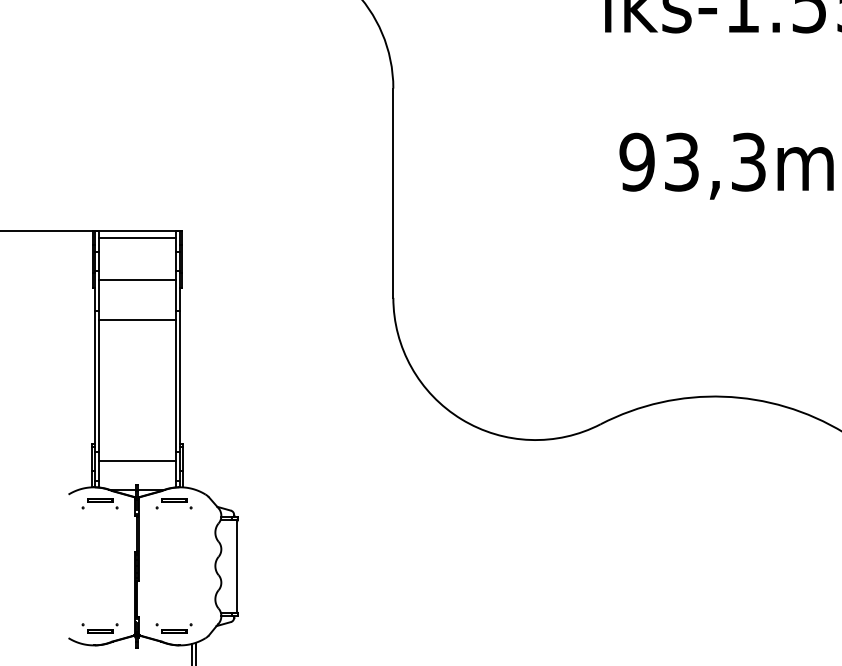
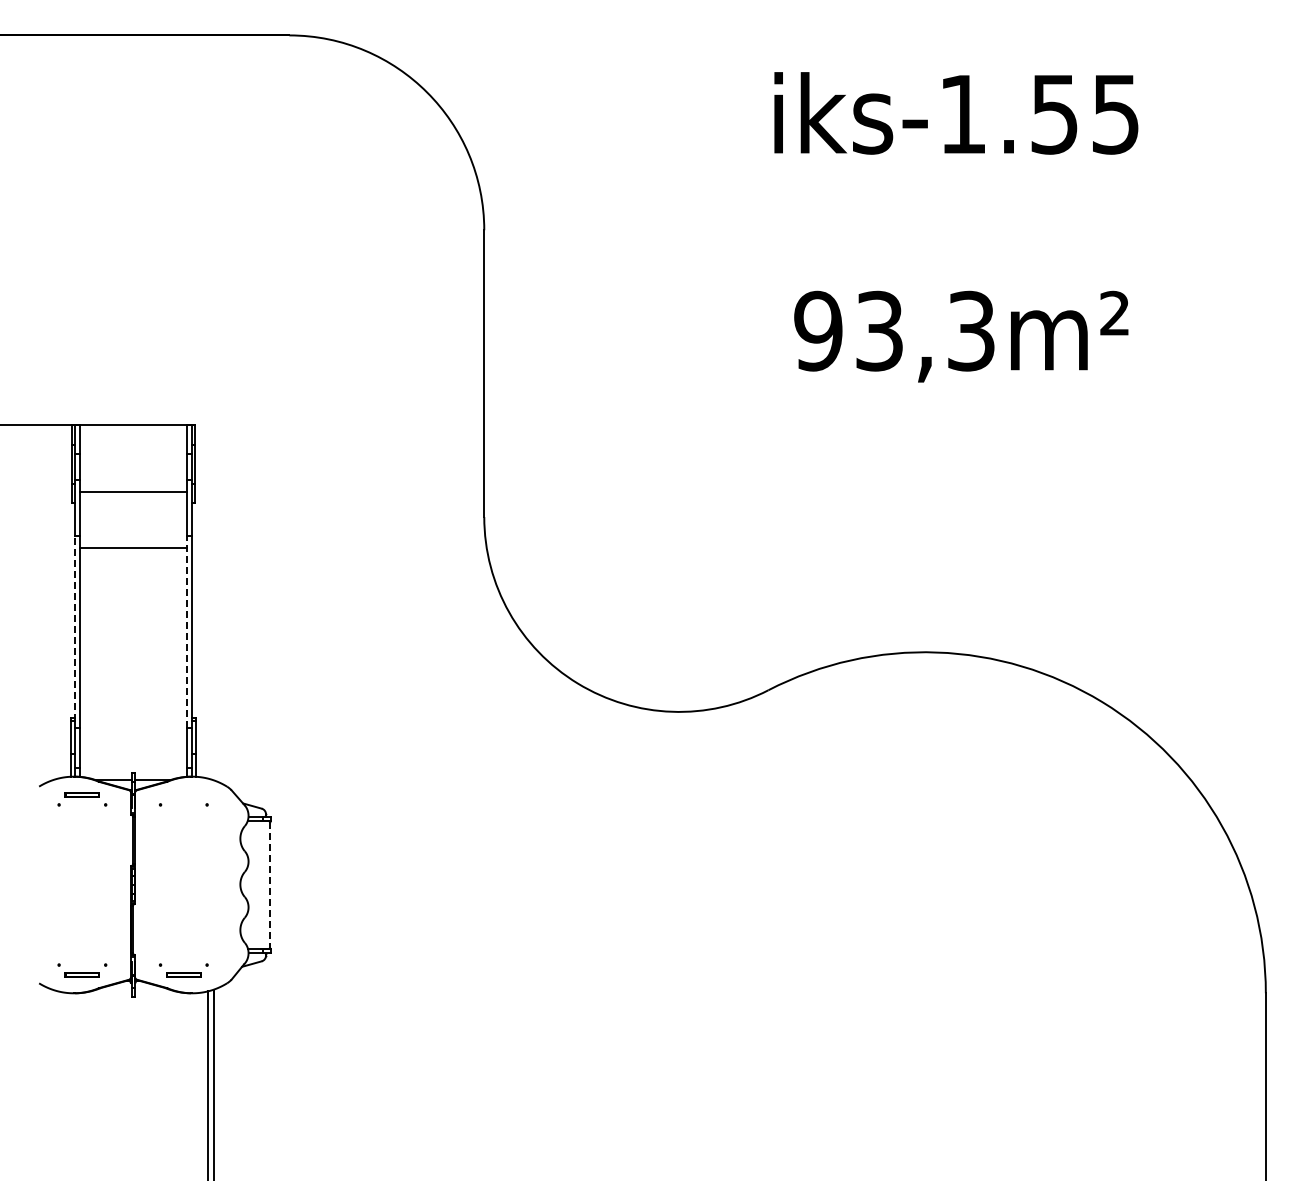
line: (137, 237) -> (133, 434), removed
line: (95, 379) -> (75, 628), solid -> dashed
line: (176, 381) -> (186, 631), solid -> dashed
line: (137, 460) -> (133, 740), removed
part: (173, 500) -> (183, 794), removed
line: (236, 566) -> (269, 885), solid -> dashed

